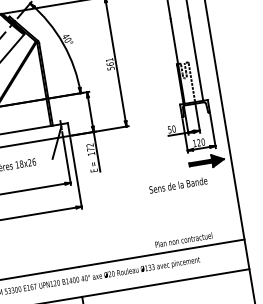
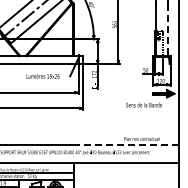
line: (196, 59) -> (167, 30), solid -> dashed
line: (162, 252) -> (127, 144), solid -> dashed

